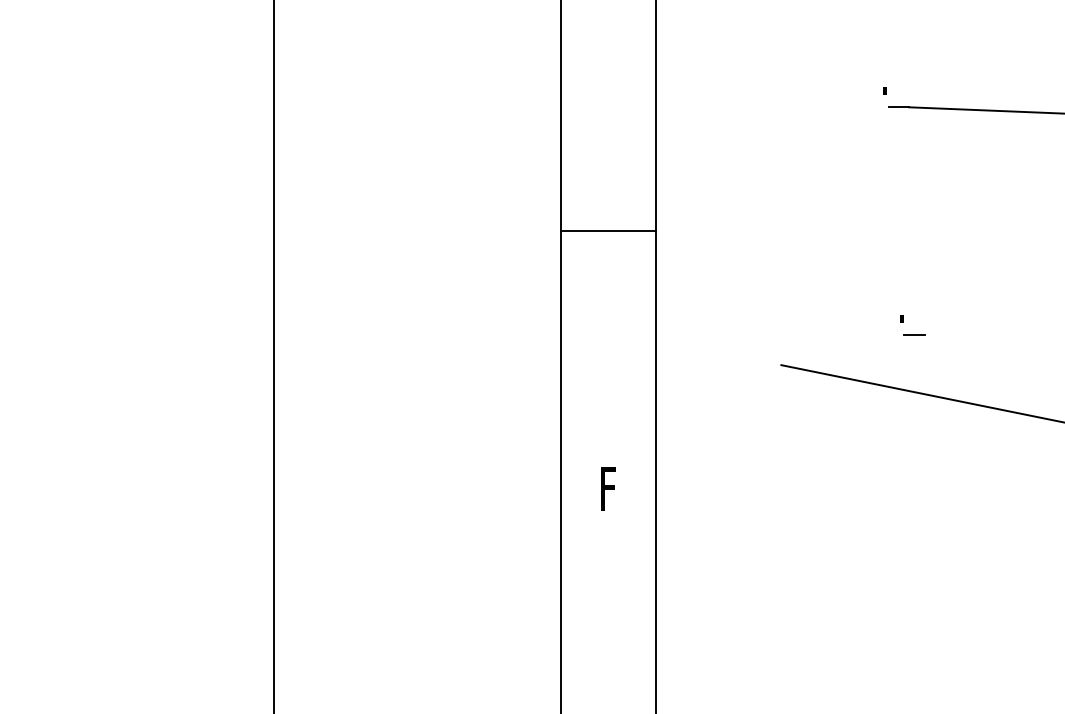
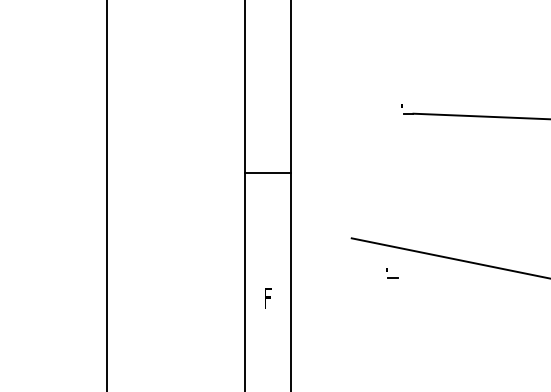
part: (913, 326) -> (392, 273), moved

